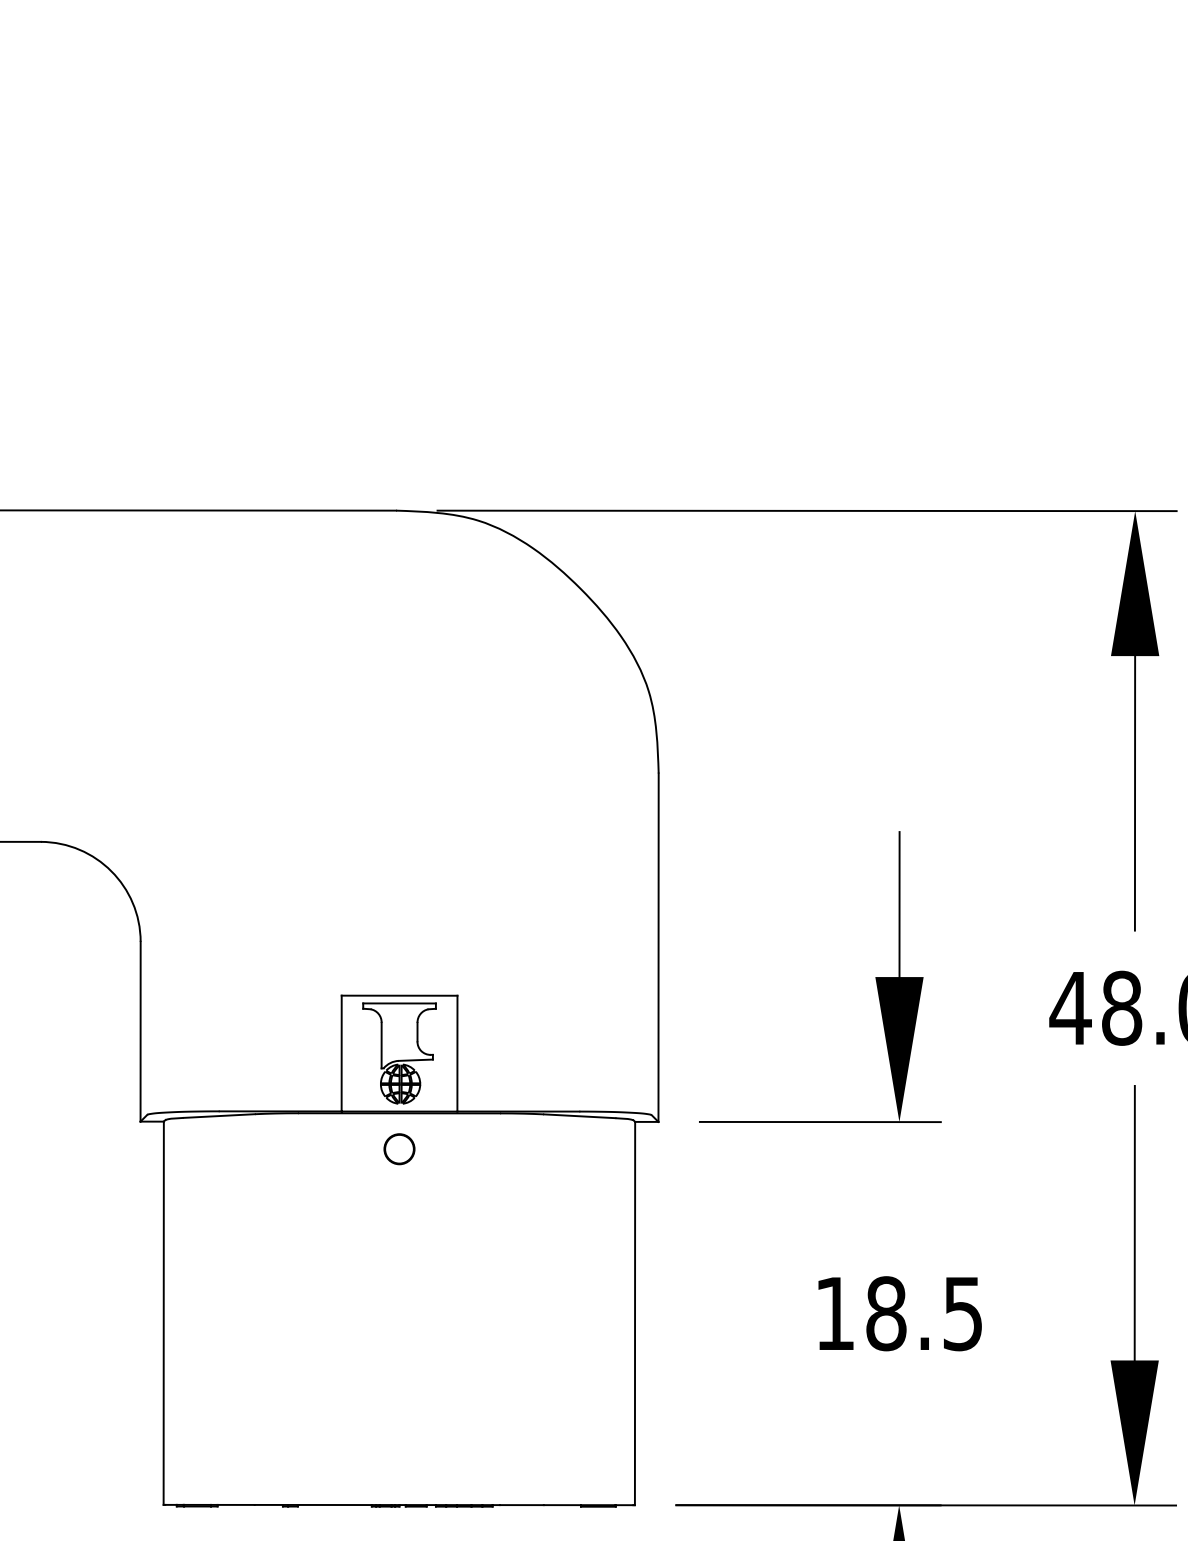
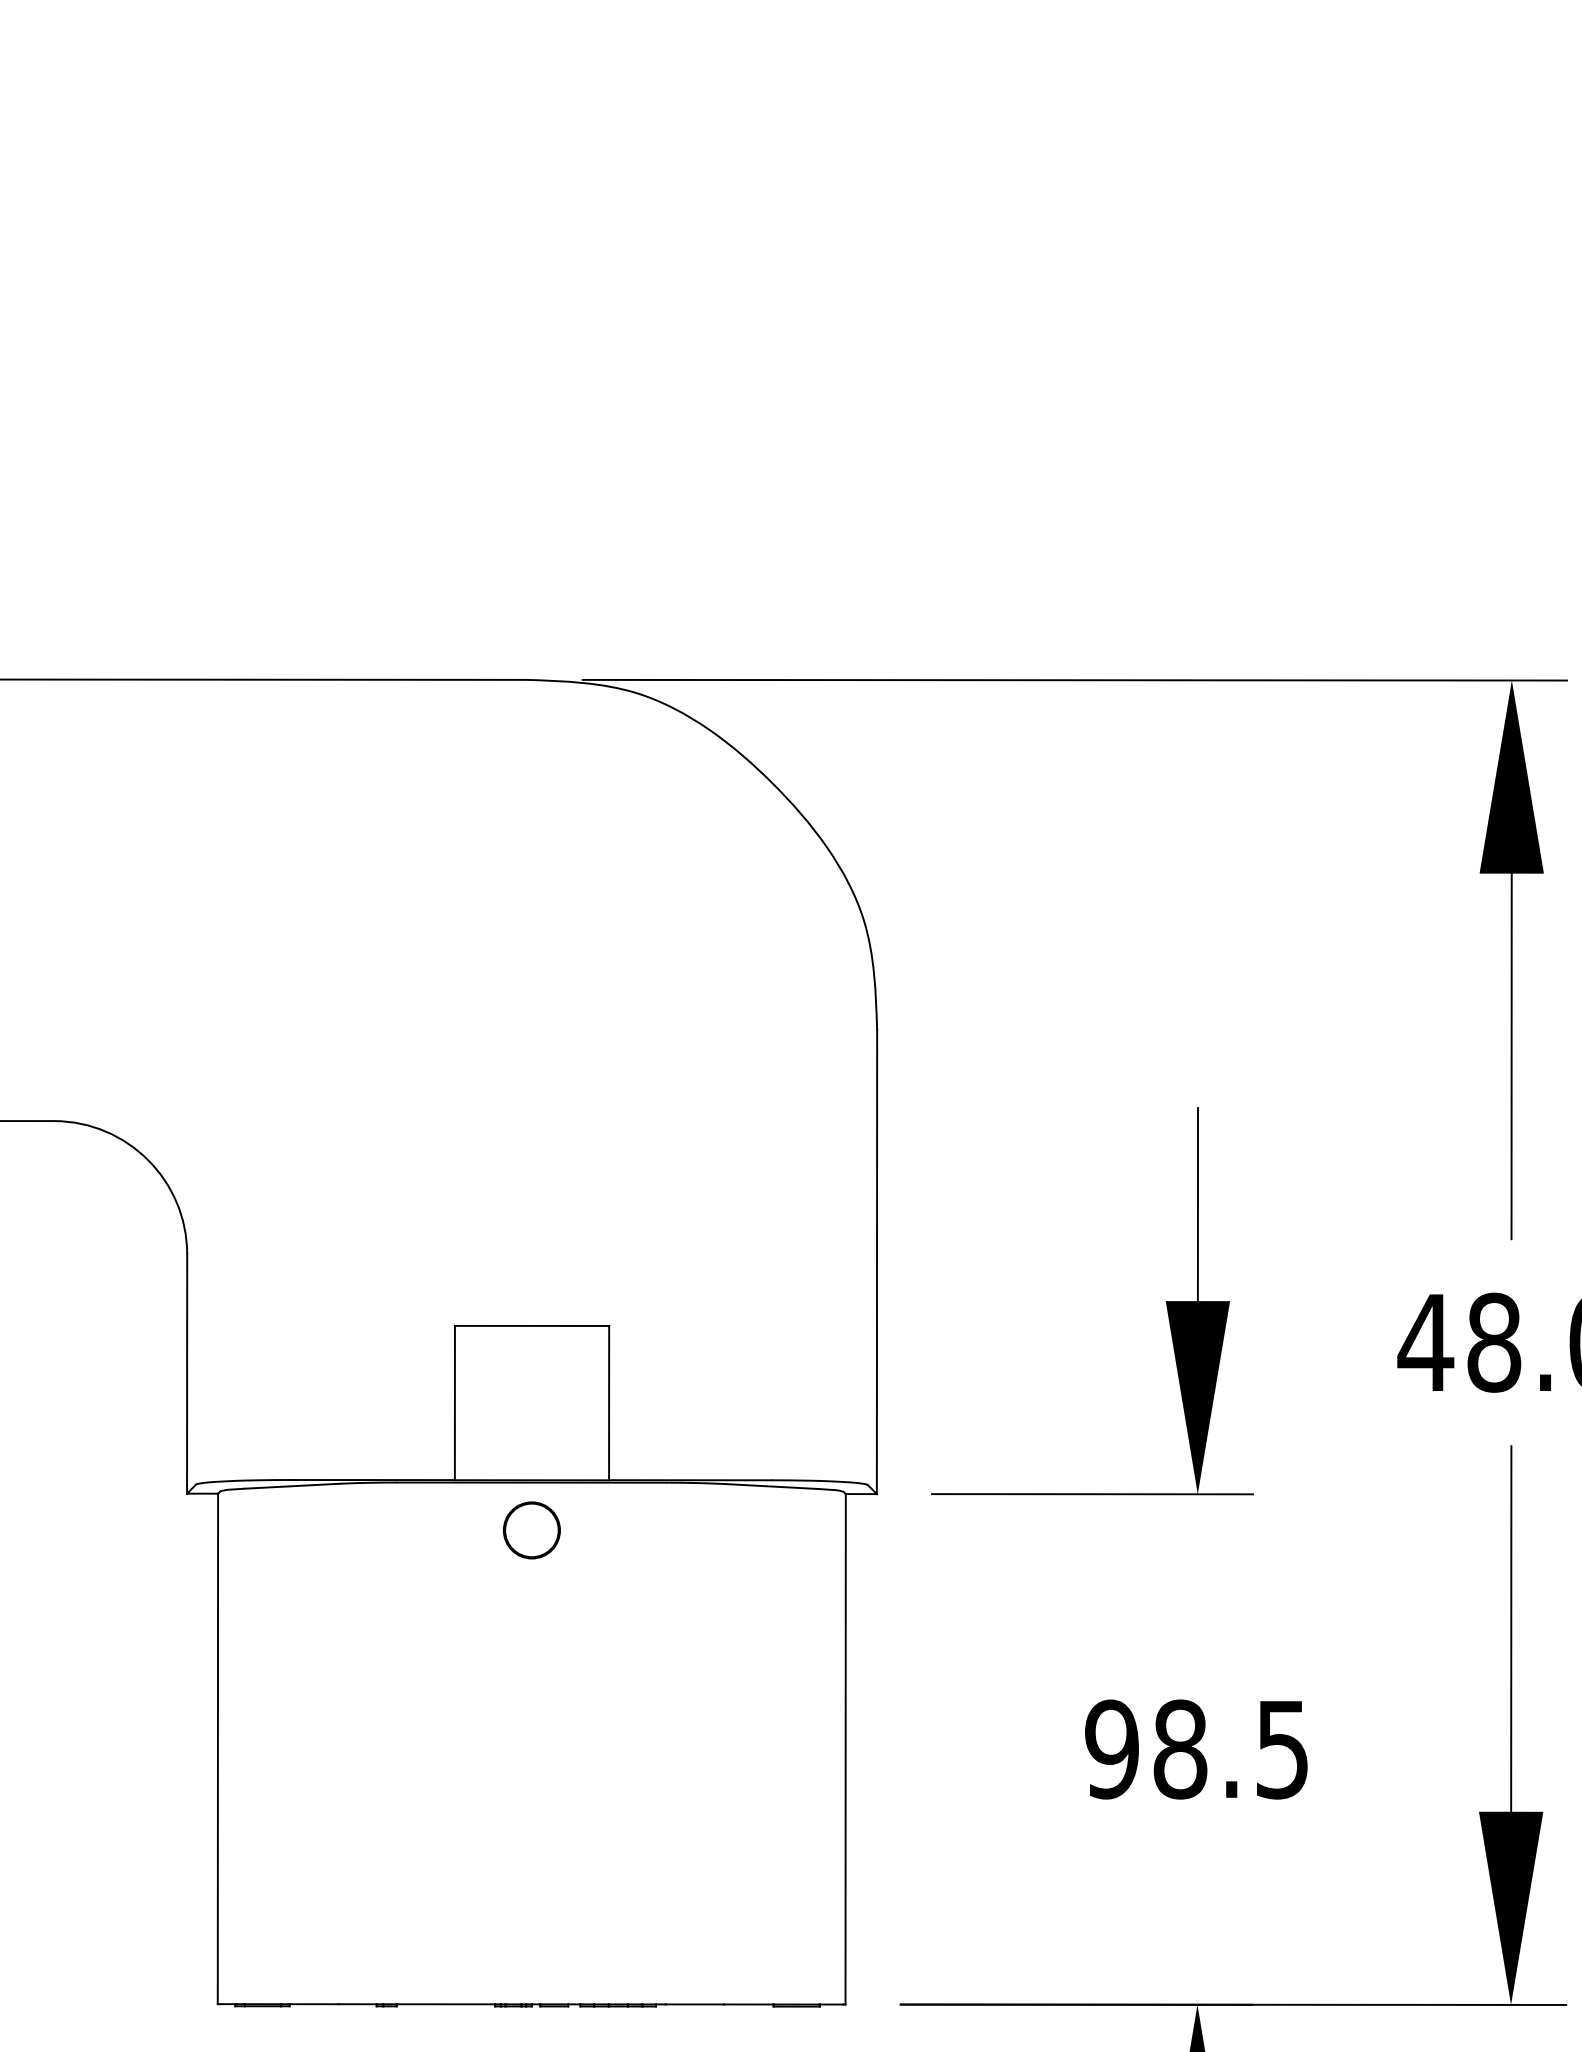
part: (399, 1053) -> (531, 1402), removed
circle: (399, 1149) -> (531, 1530), size x1.4
text: (834, 1313) -> (1111, 1749), 18.5 -> 98.5

